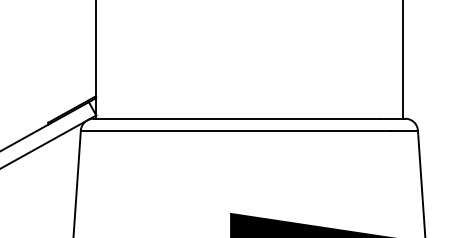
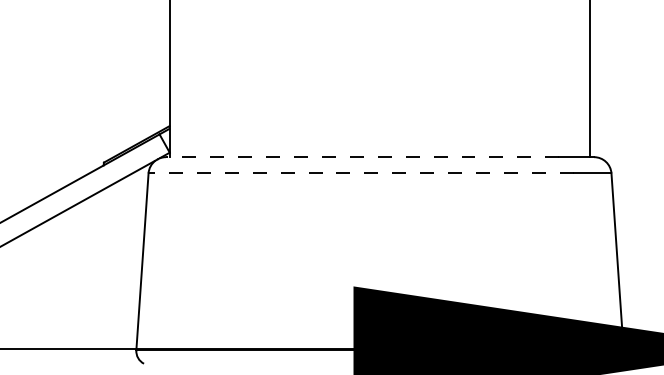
line: (236, 118) -> (362, 157), solid -> dashed
line: (235, 130) -> (361, 173), solid -> dashed

